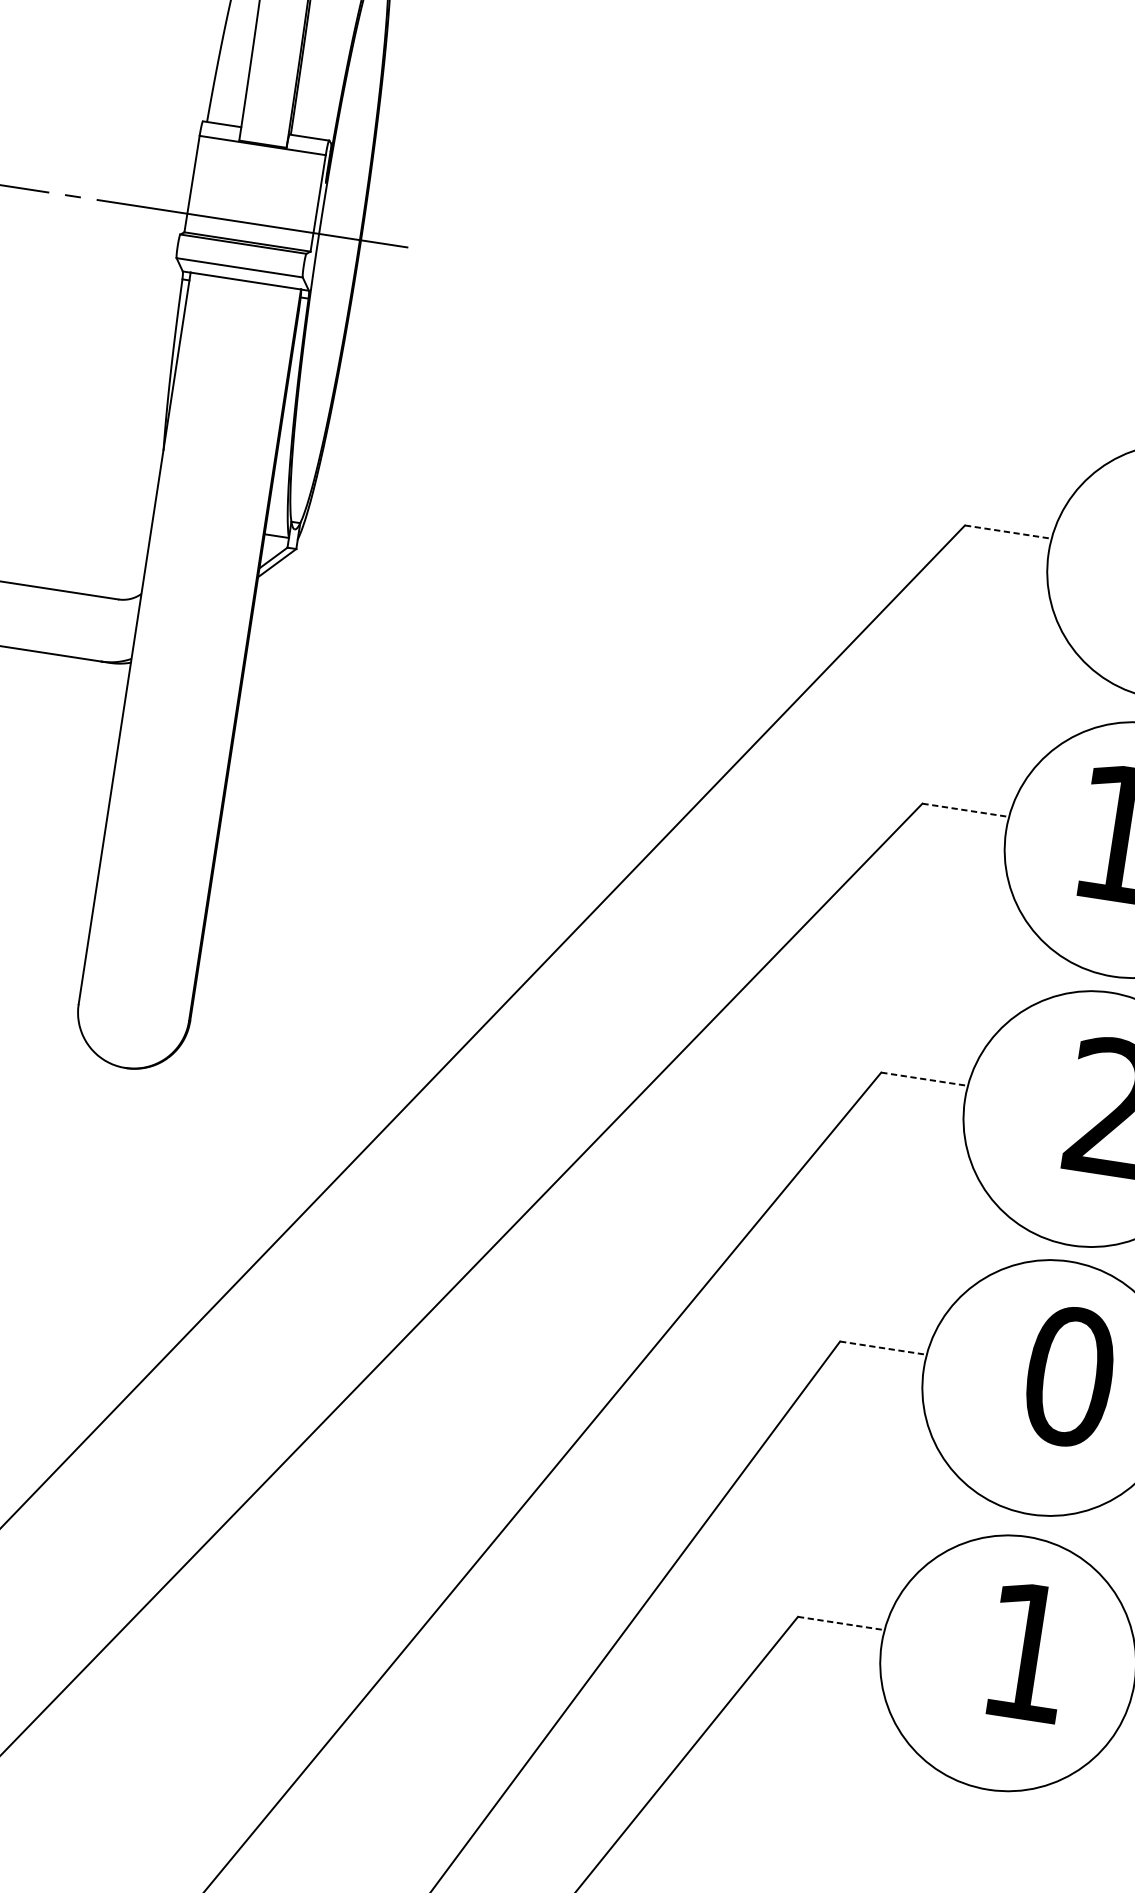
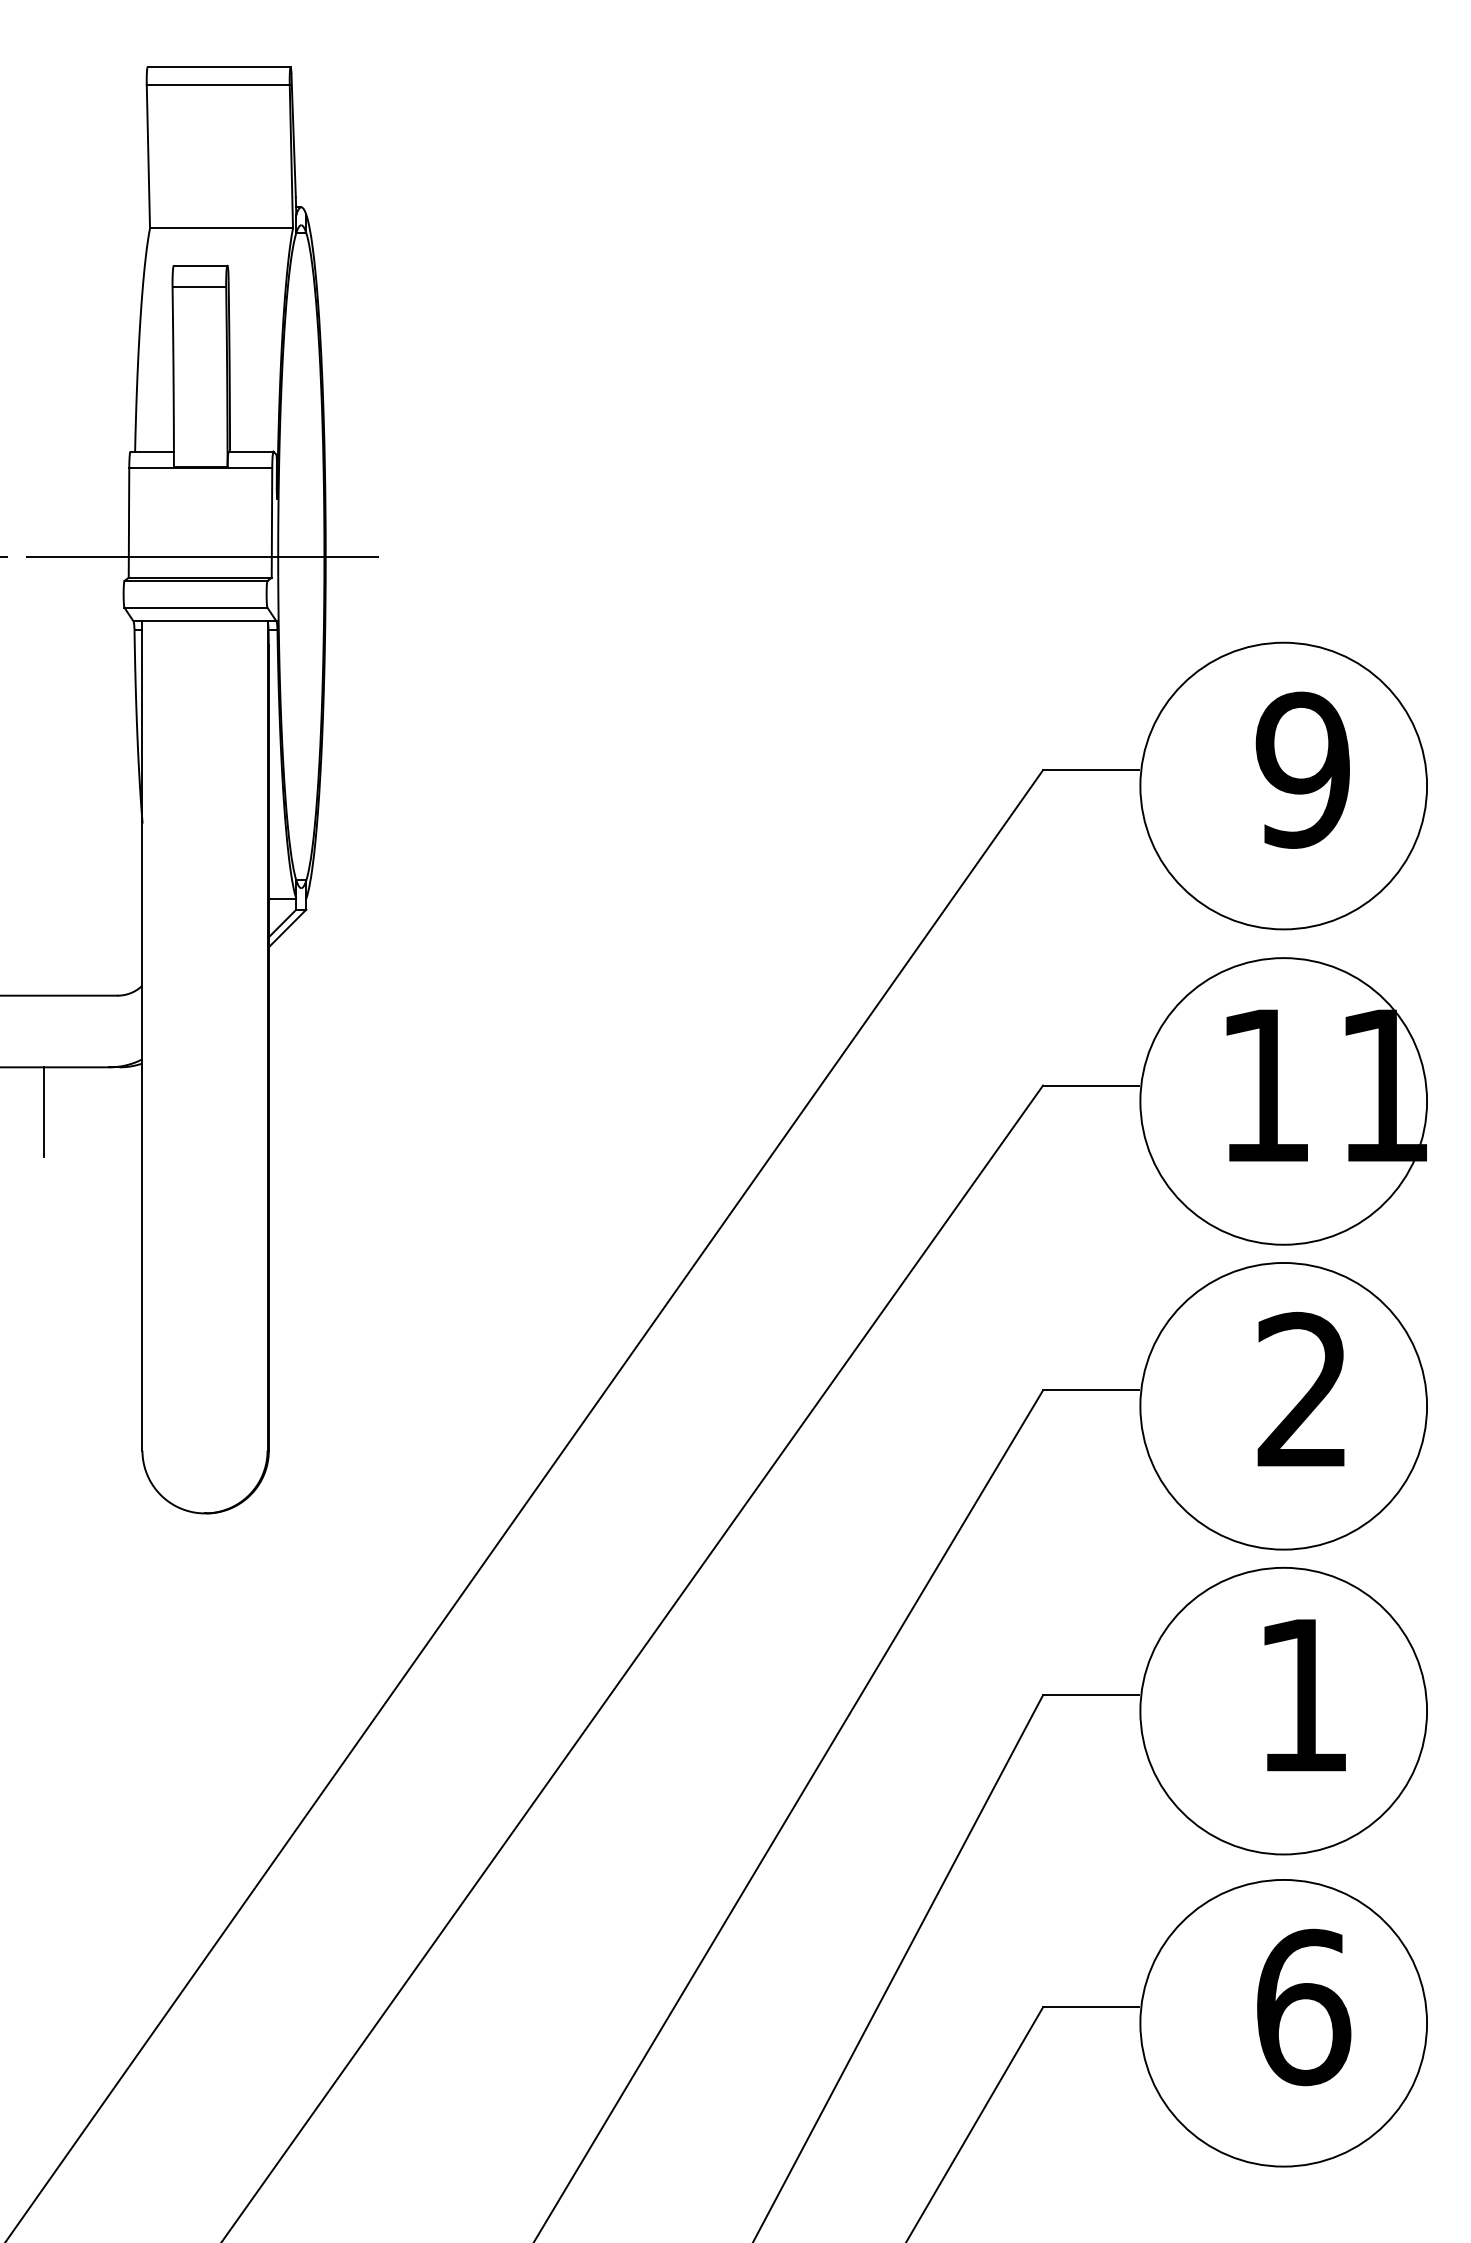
line: (1006, 532) -> (1090, 770), dashed -> solid
line: (37, 691) -> (43, 1111), added
line: (964, 810) -> (1090, 1085), dashed -> solid
line: (923, 1079) -> (1090, 1390), dashed -> solid
line: (881, 1348) -> (1090, 1695), dashed -> solid
text: (1069, 1376) -> (1303, 1695), 0 -> 1
line: (839, 1623) -> (1090, 2007), dashed -> solid
text: (1028, 1652) -> (1304, 2007), 1 -> 6

